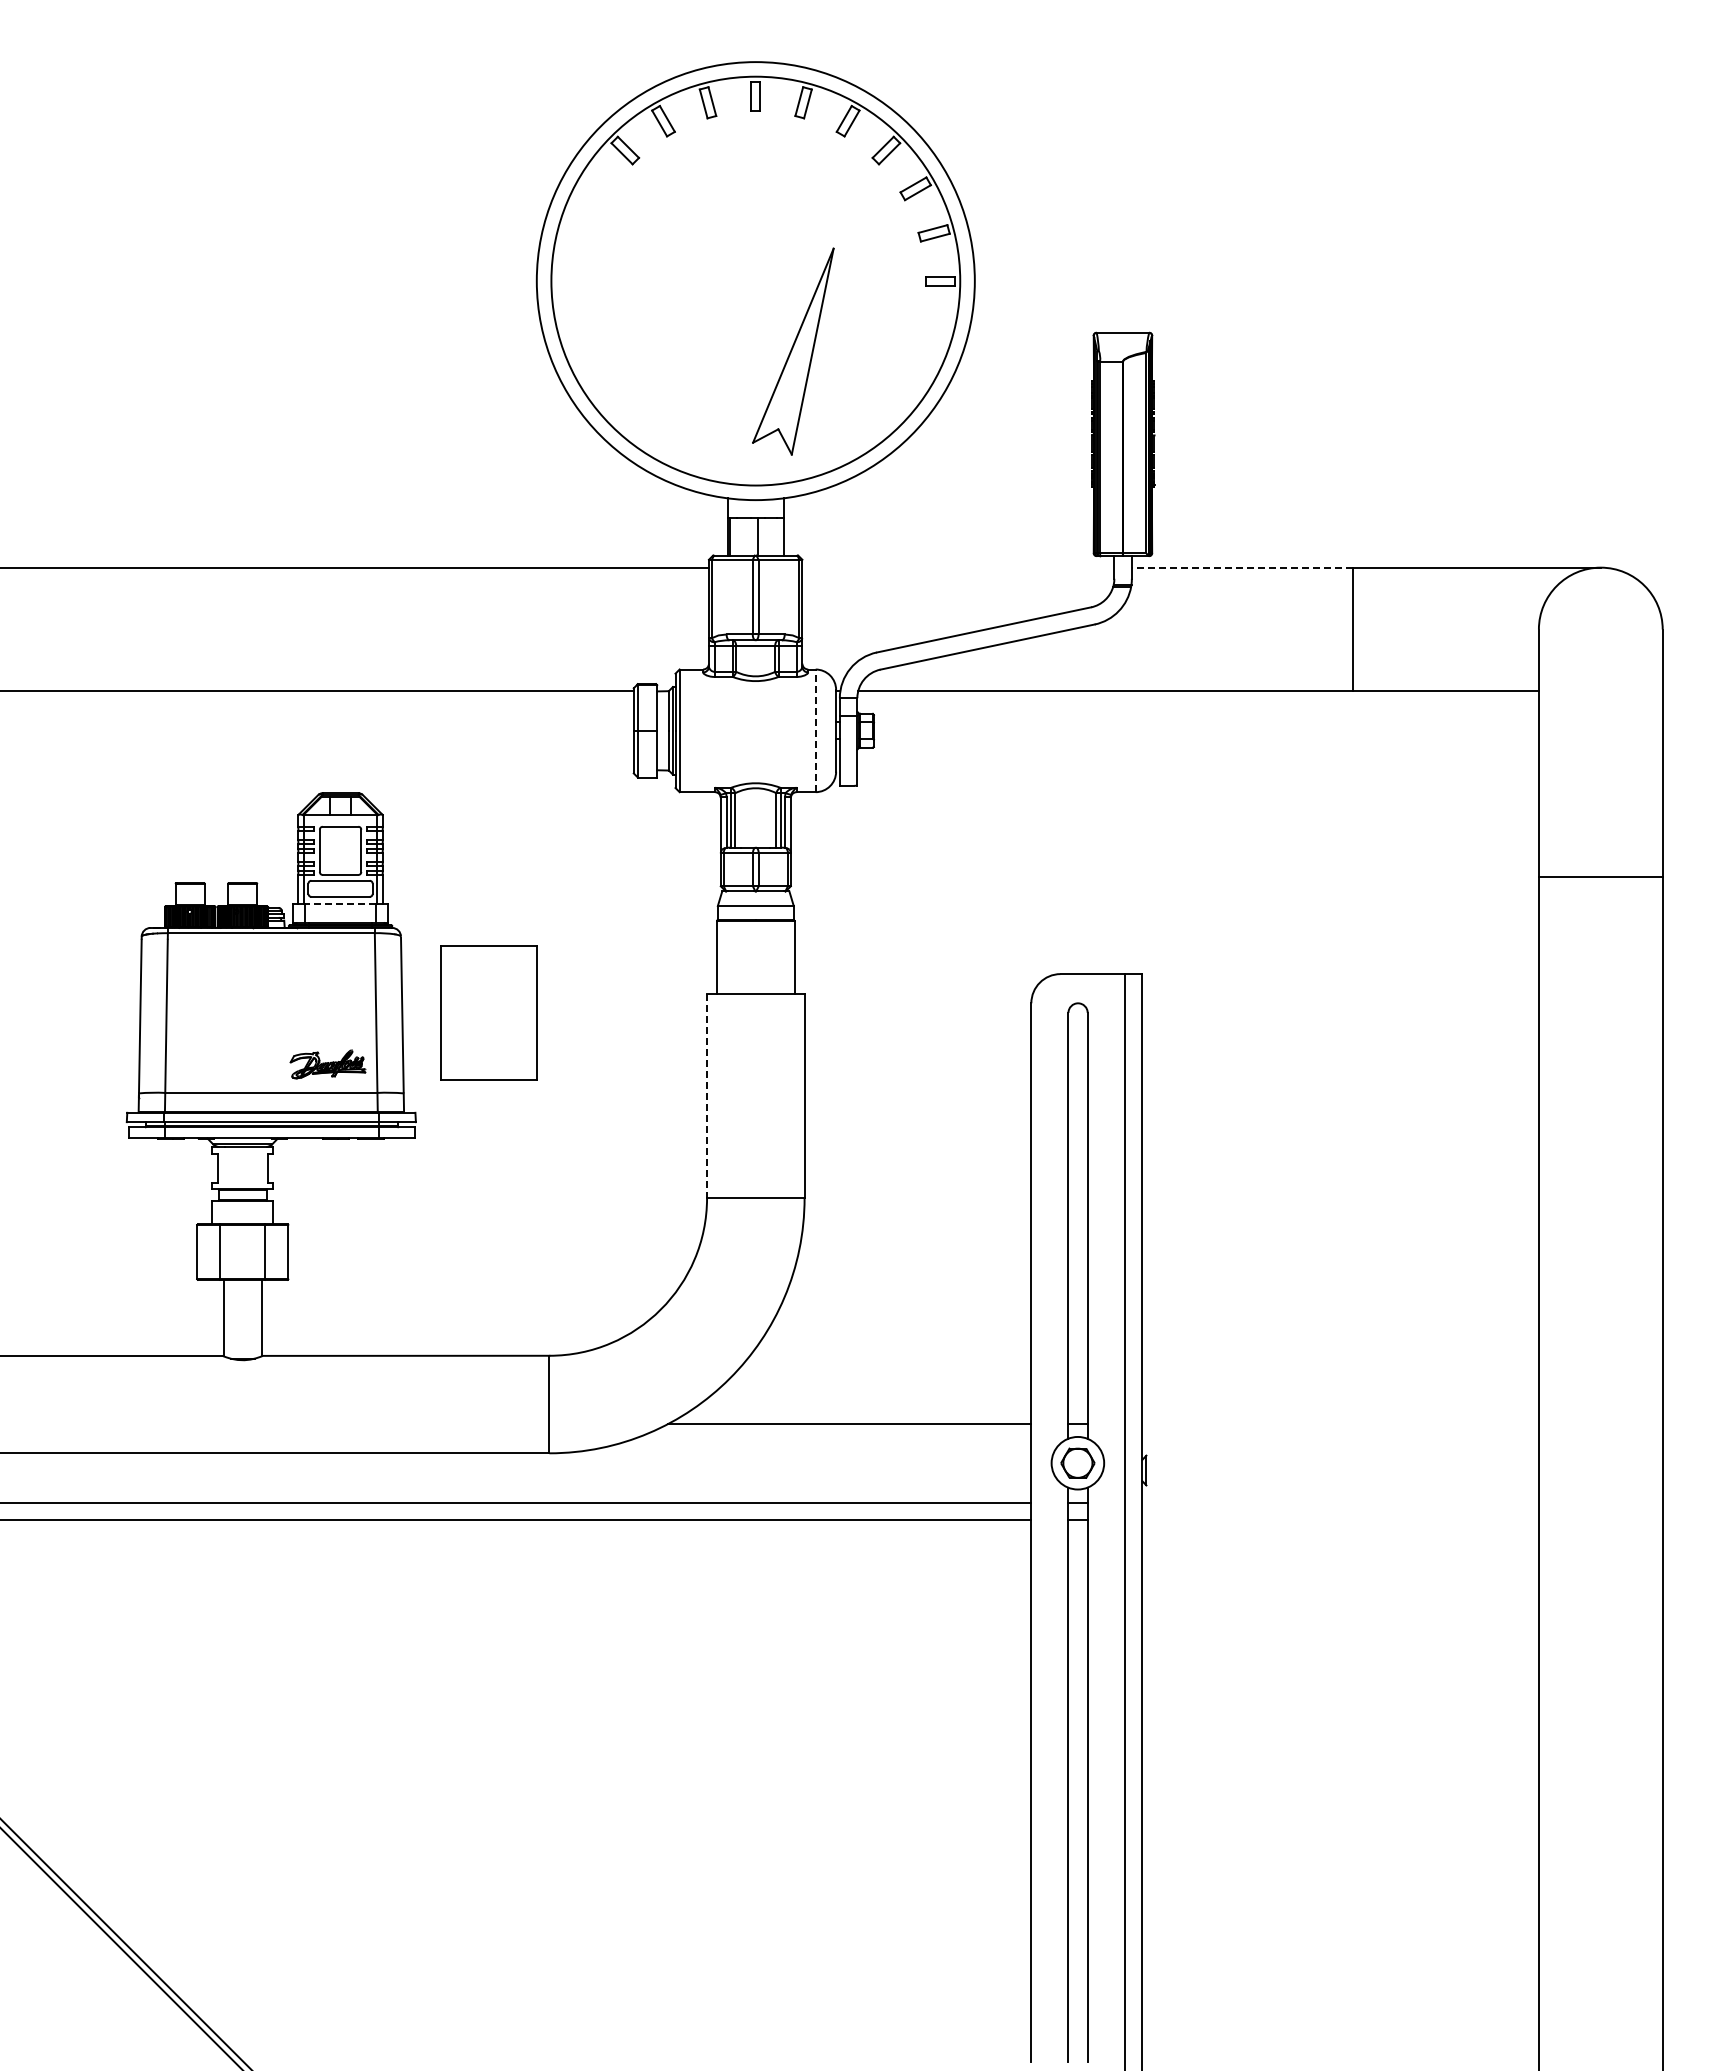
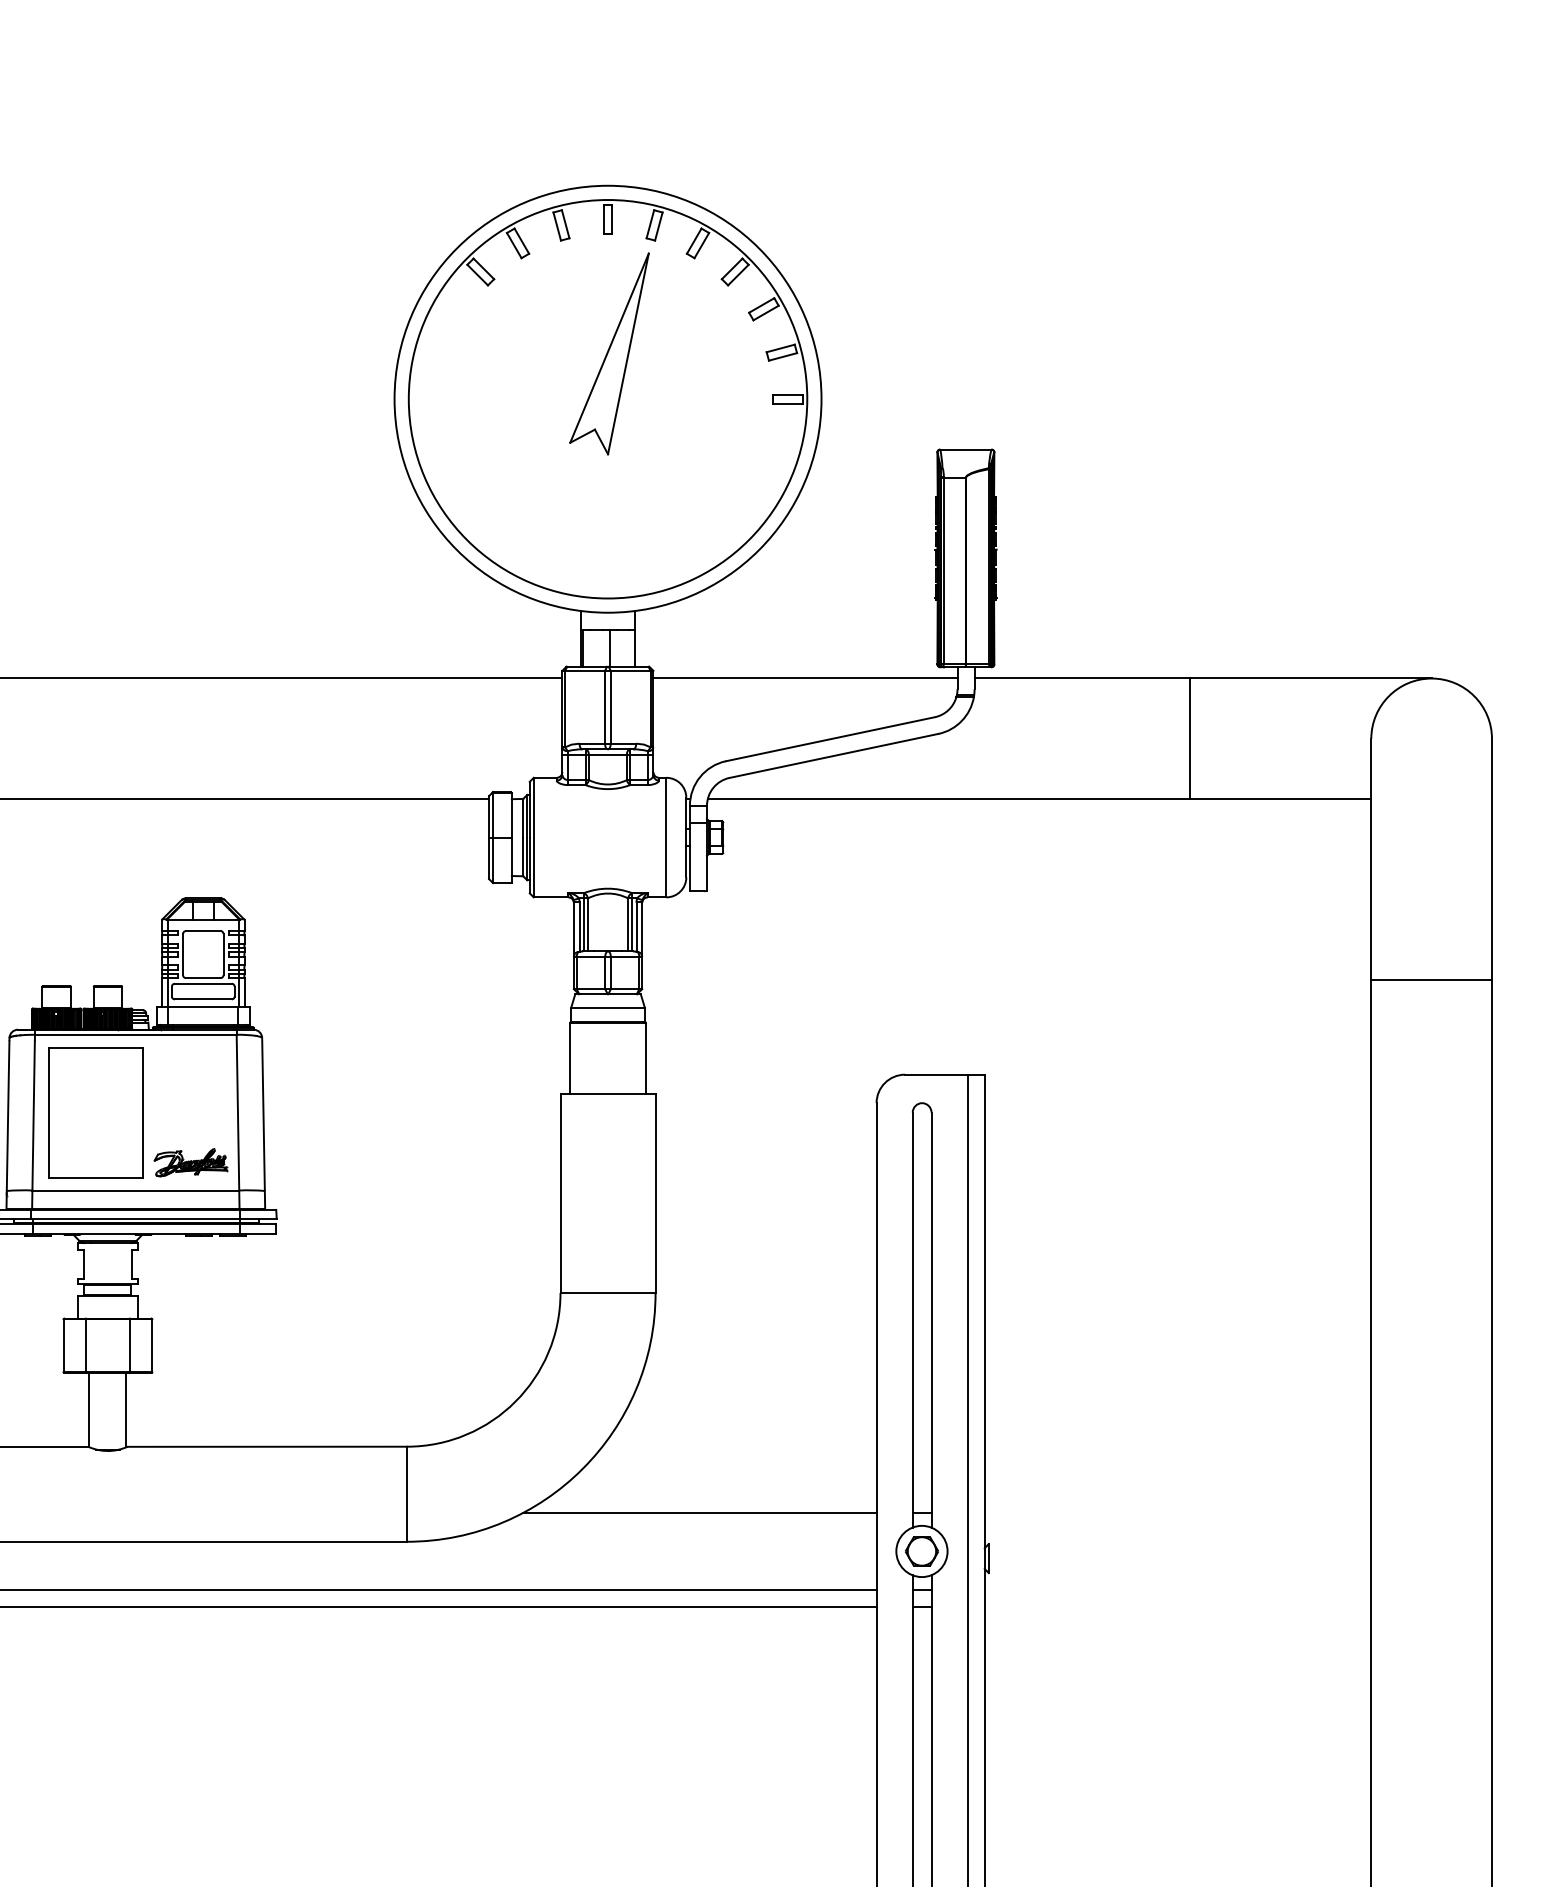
part: (793, 351) -> (609, 353), moved
line: (958, 567) -> (805, 678), added
line: (1242, 567) -> (1082, 678), dashed -> solid
line: (815, 730) -> (666, 837), dashed -> solid
line: (340, 904) -> (203, 1006), dashed -> solid
part: (488, 1012) -> (96, 1112), moved
line: (707, 1096) -> (560, 1193), dashed -> solid

